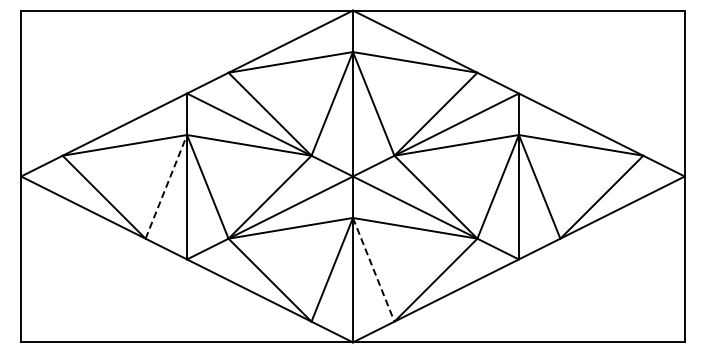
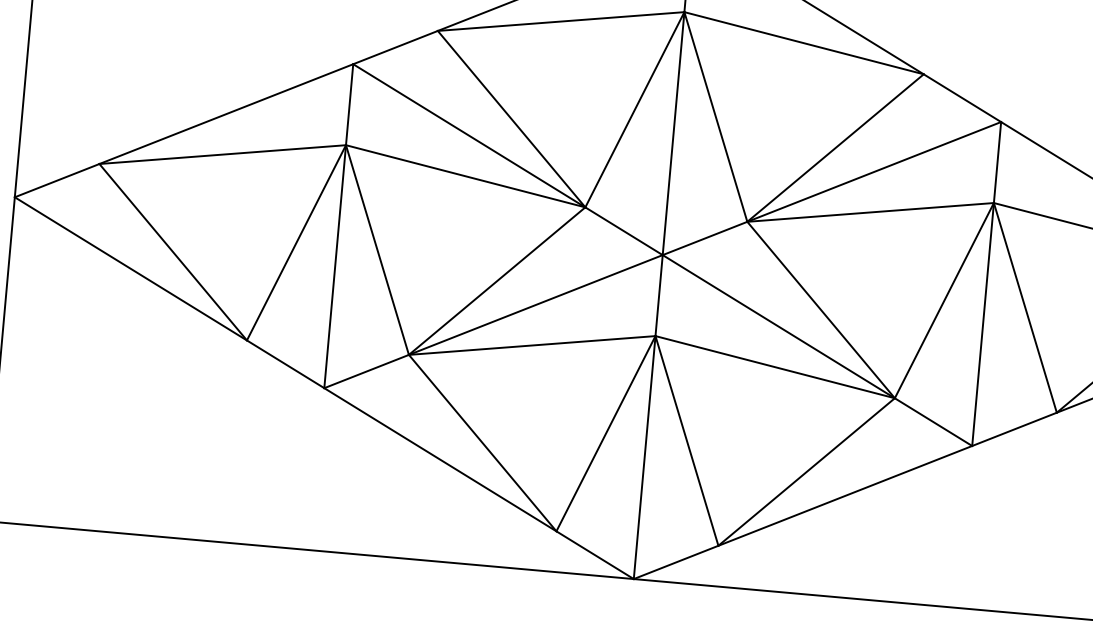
line: (166, 186) -> (296, 242), dashed -> solid
line: (373, 269) -> (686, 440), dashed -> solid

